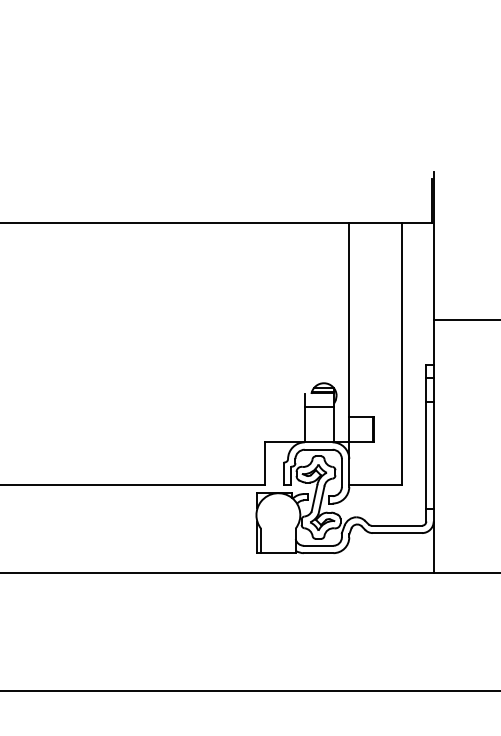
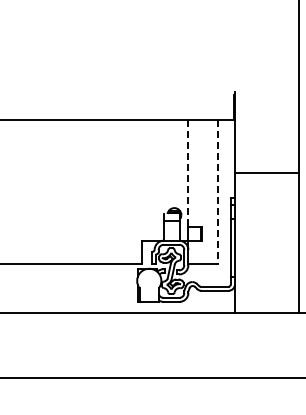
line: (349, 320) -> (188, 173), solid -> dashed
line: (402, 355) -> (217, 192), solid -> dashed

